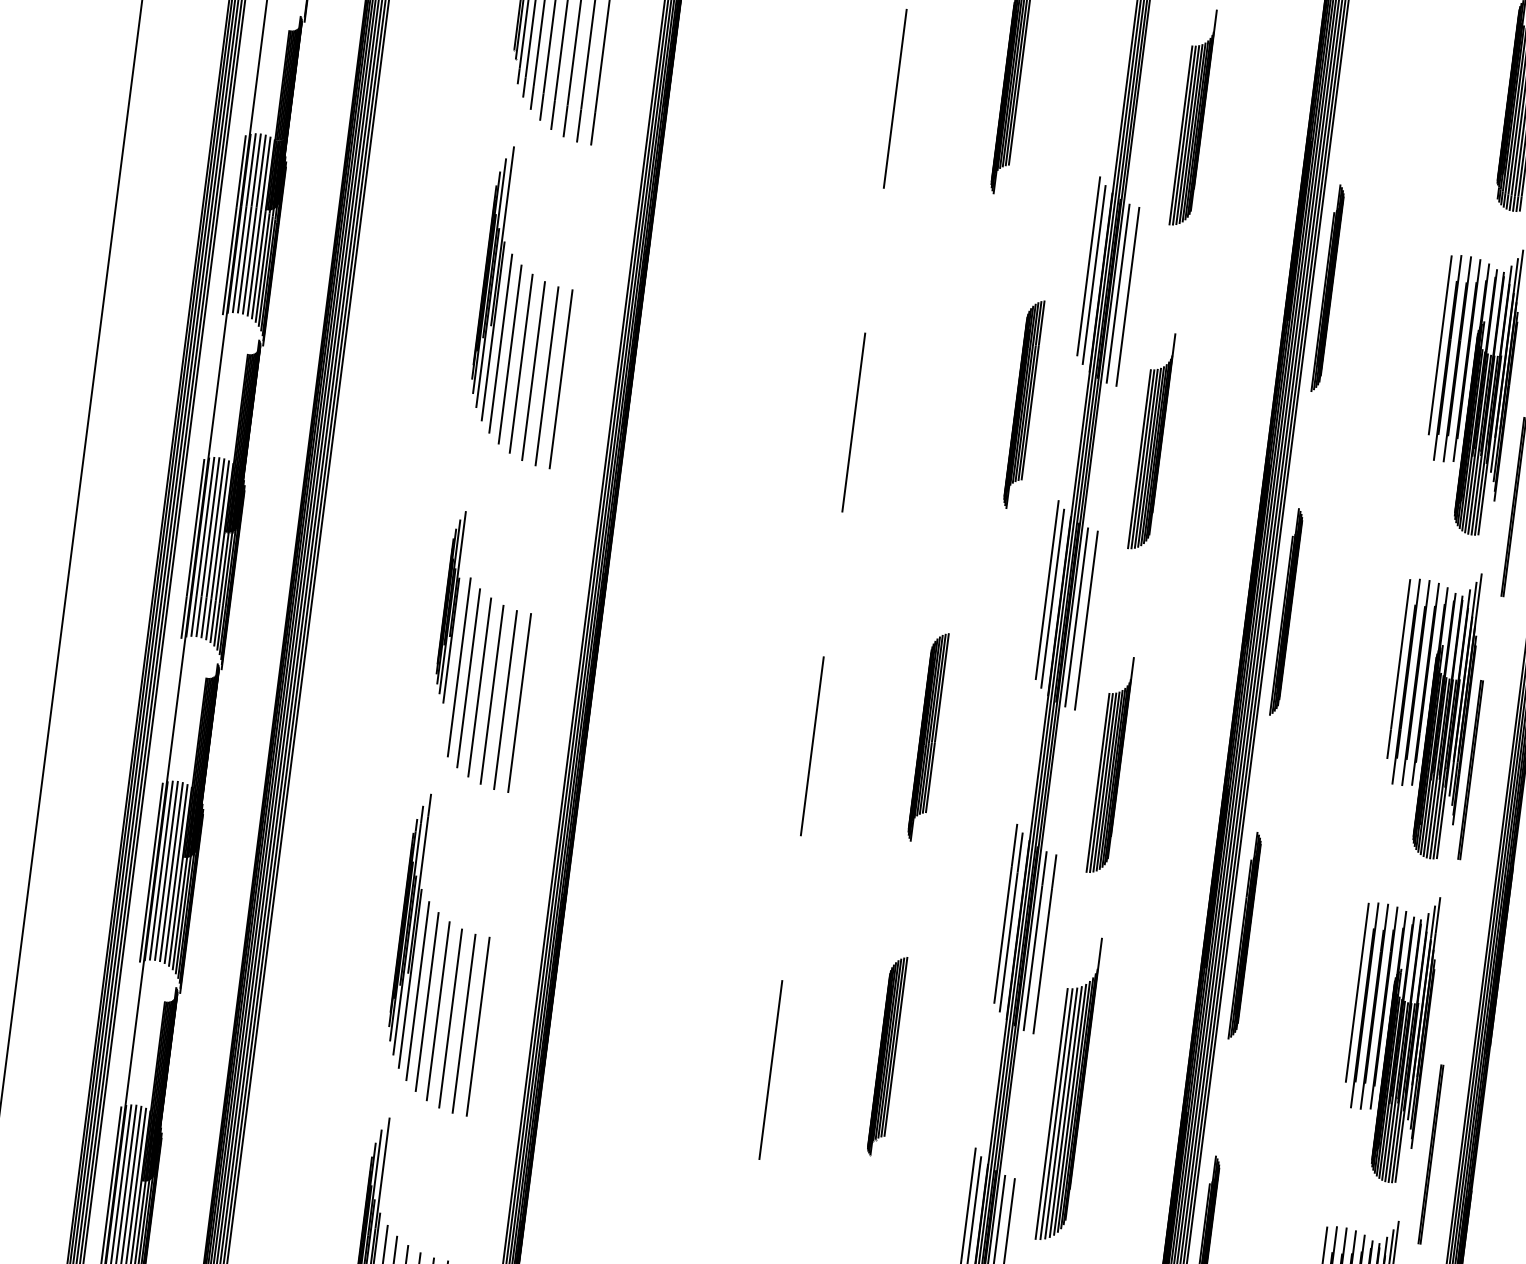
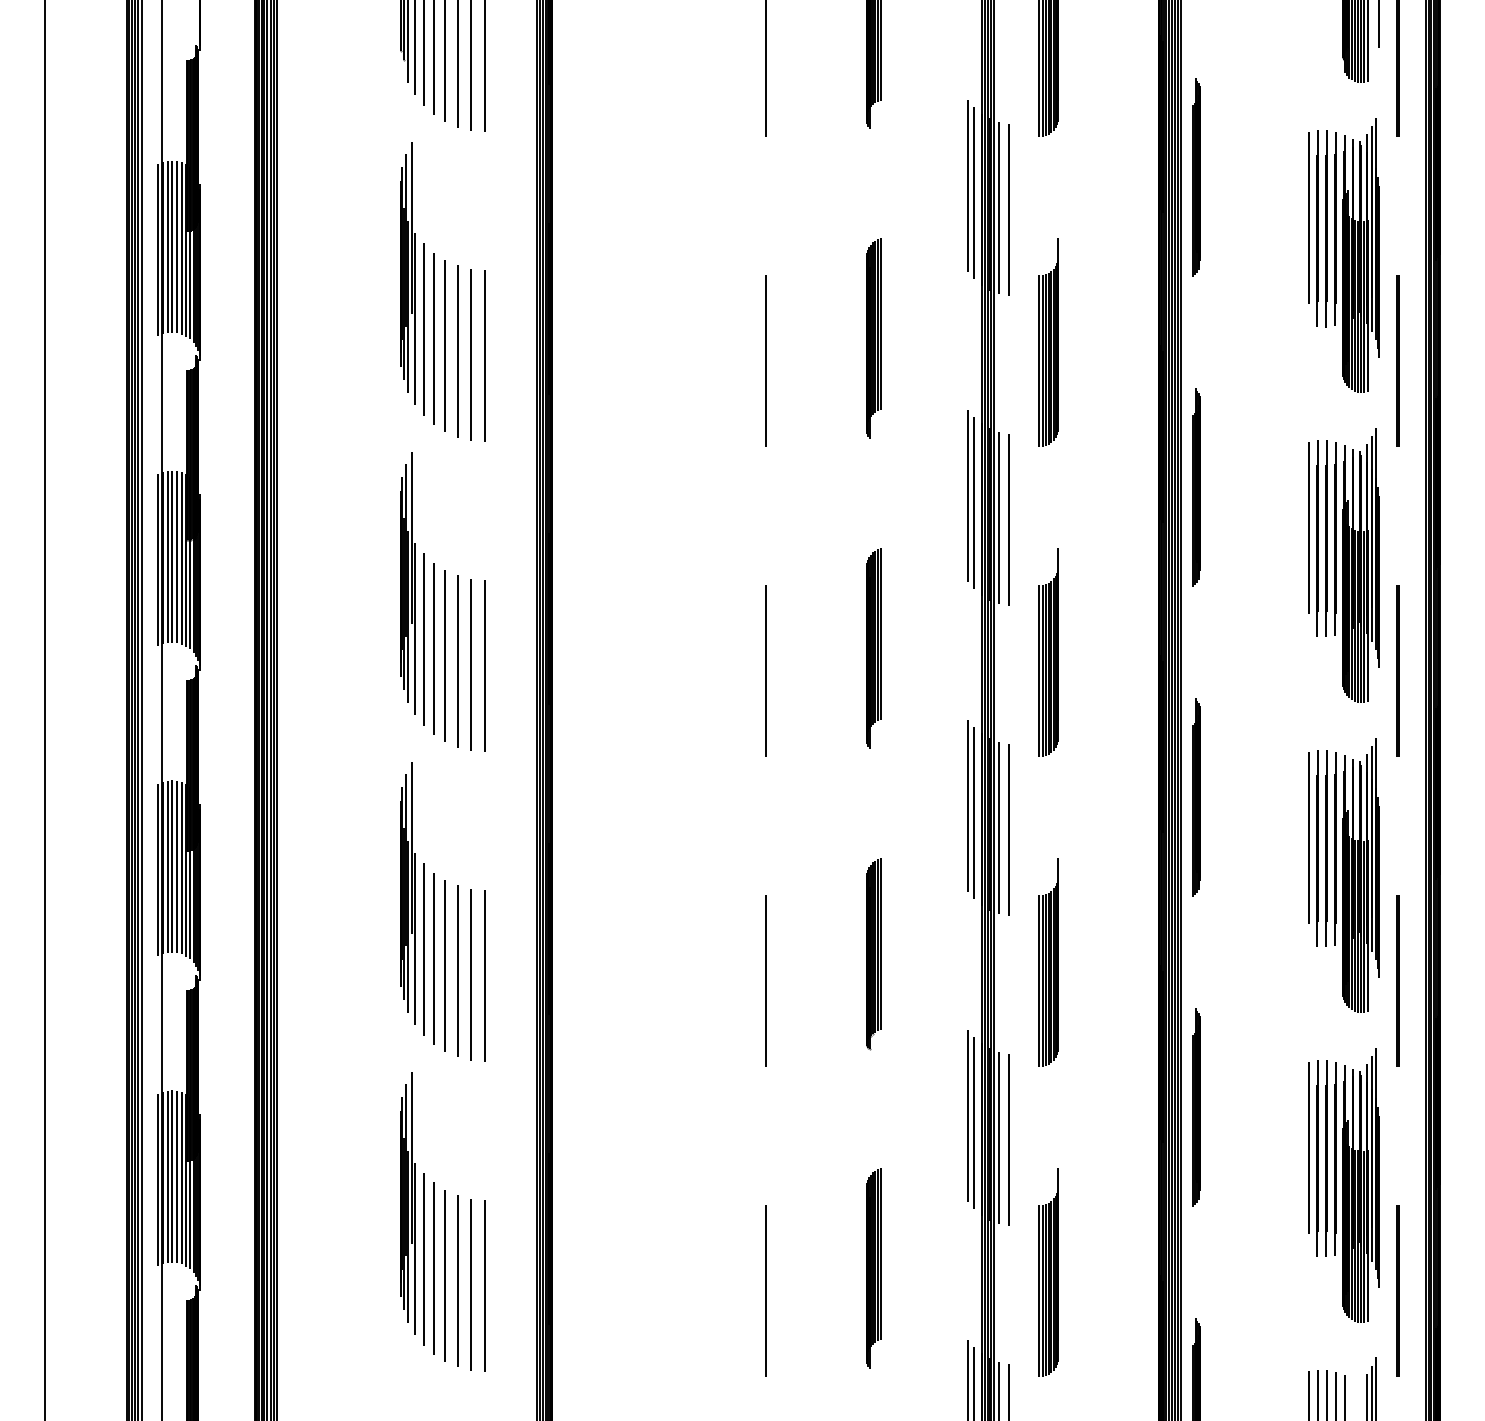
part: (1023, 404) -> (873, 338), moved
part: (449, 606) -> (407, 583), size x1.43
line: (1470, 769) -> (1397, 670), moved
part: (1068, 1088) -> (1048, 962), size x0.71

